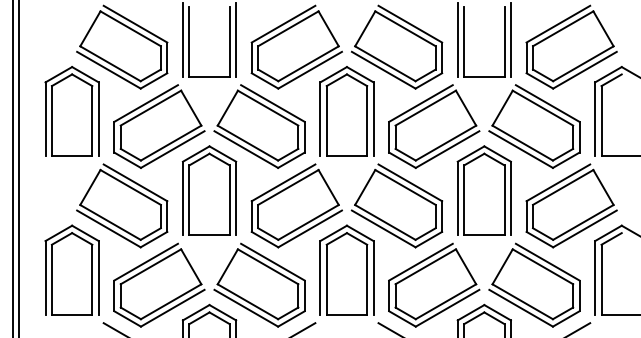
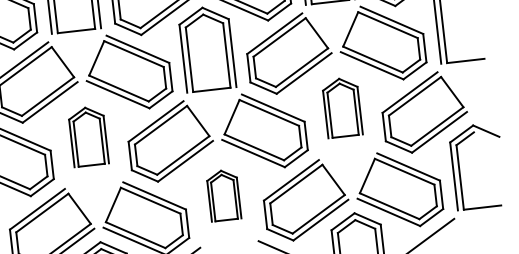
part: (209, 190) -> (88, 136), size x0.7
part: (483, 190) -> (341, 107), size x0.7
part: (346, 269) -> (223, 194), size x0.6

